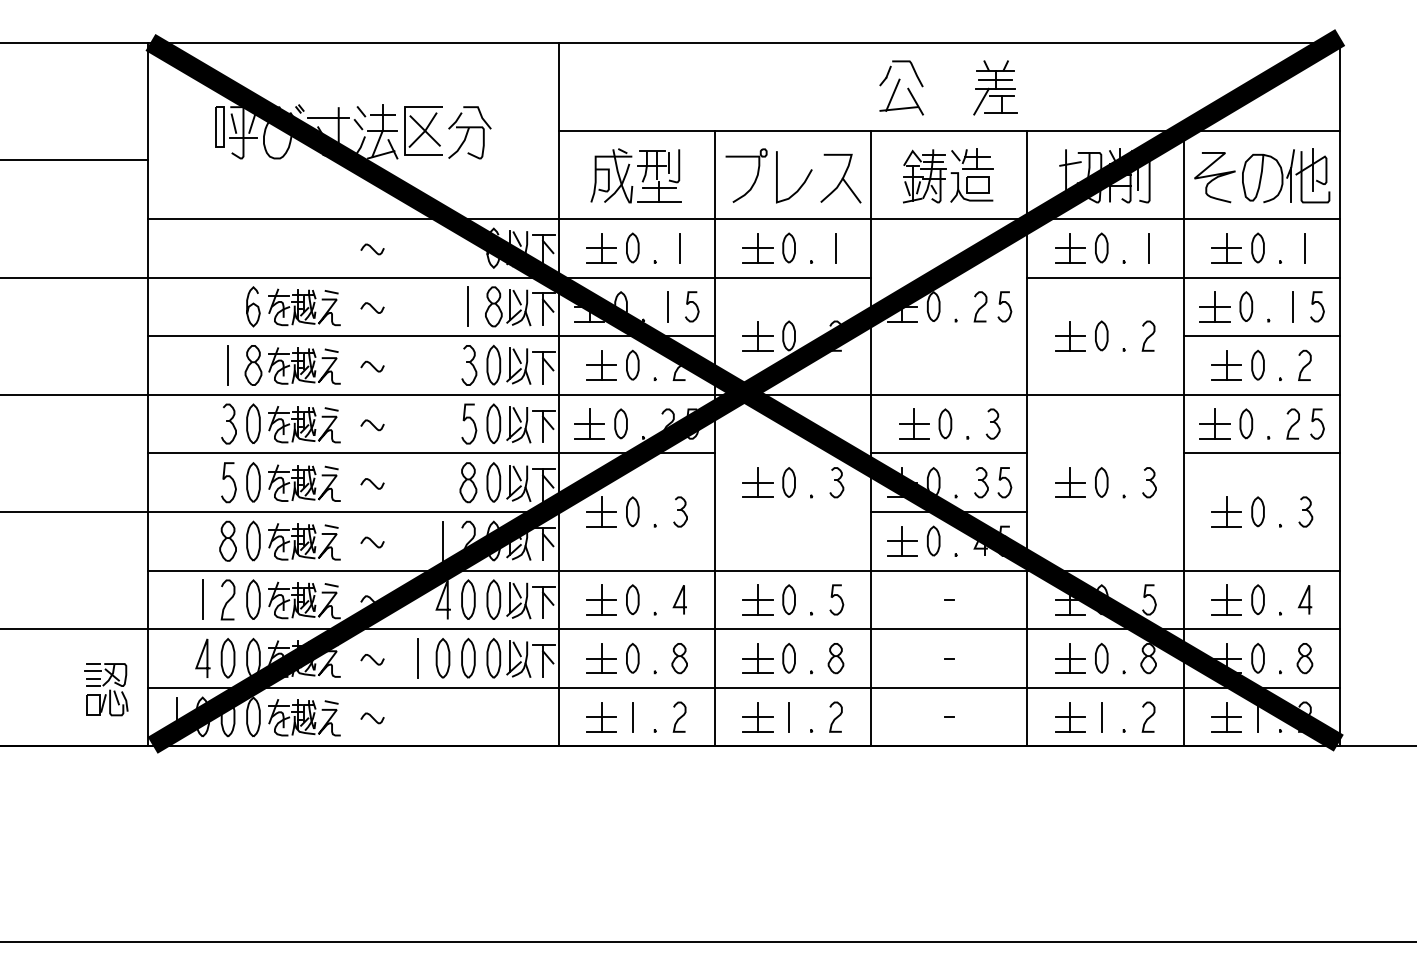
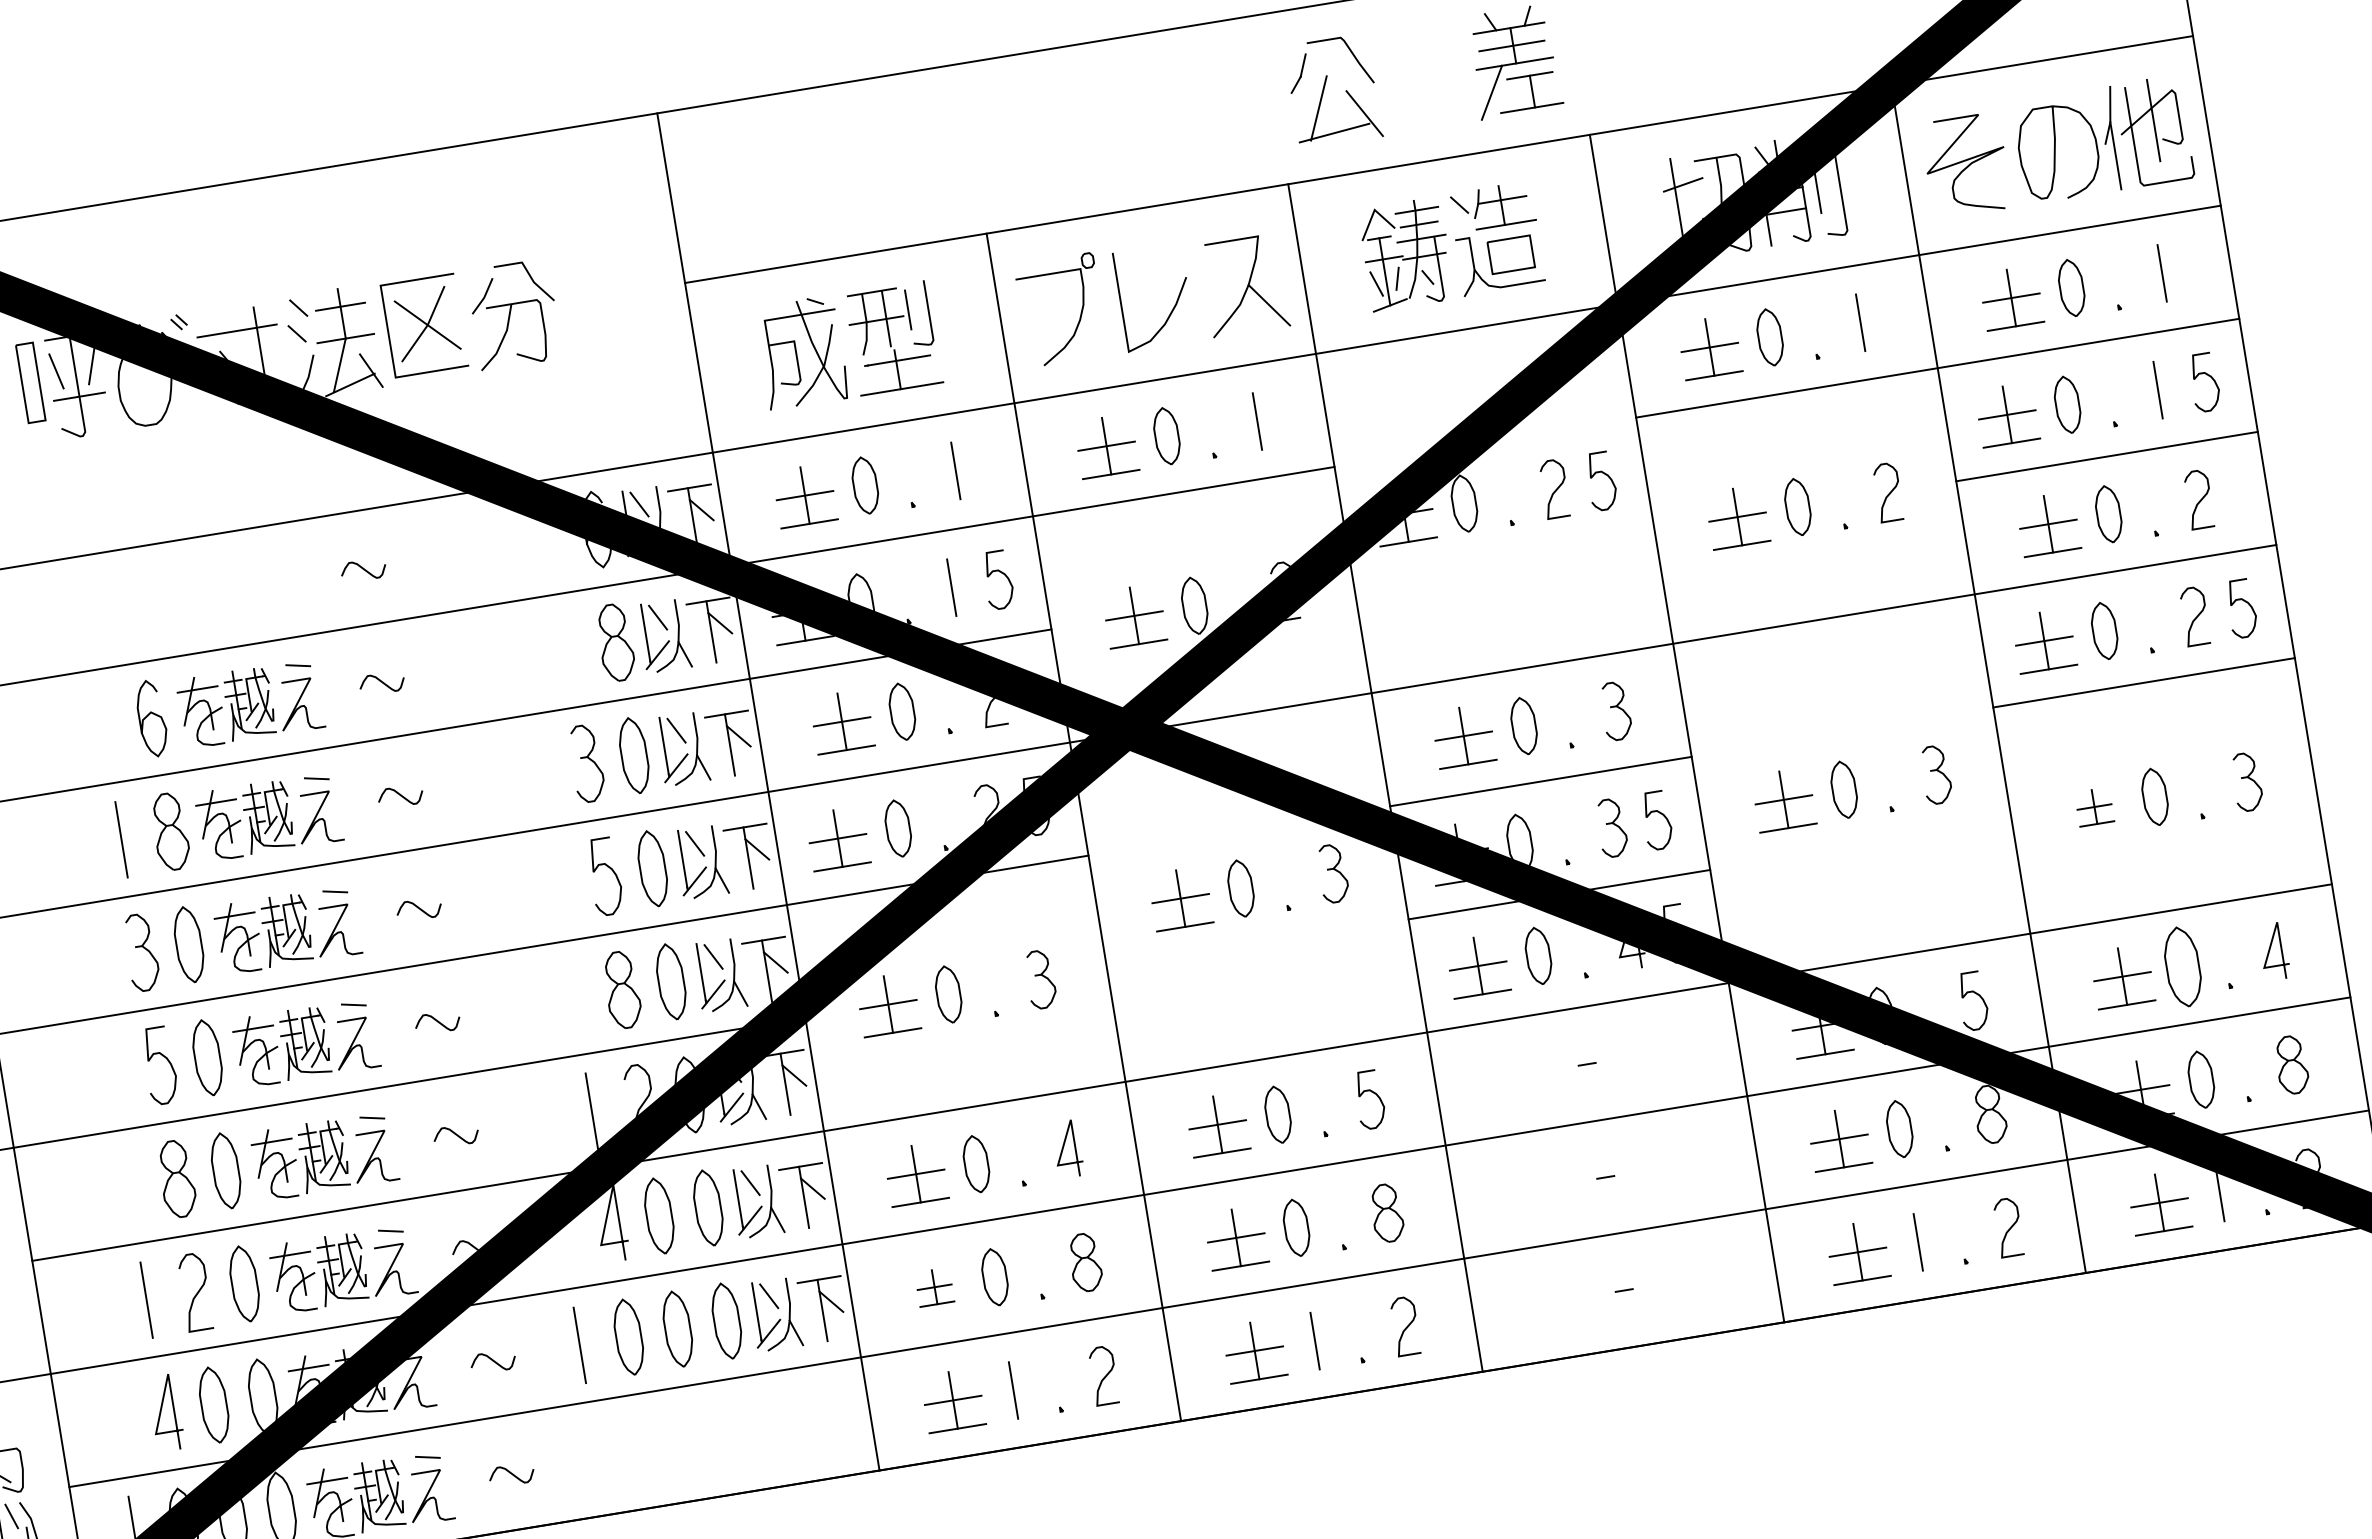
line: (468, 306) -> (566, 650), removed
part: (1226, 511) -> (2094, 806), size x0.6
part: (1257, 599) -> (2181, 966), size x1.4
part: (601, 658) -> (934, 1287), size x0.6

